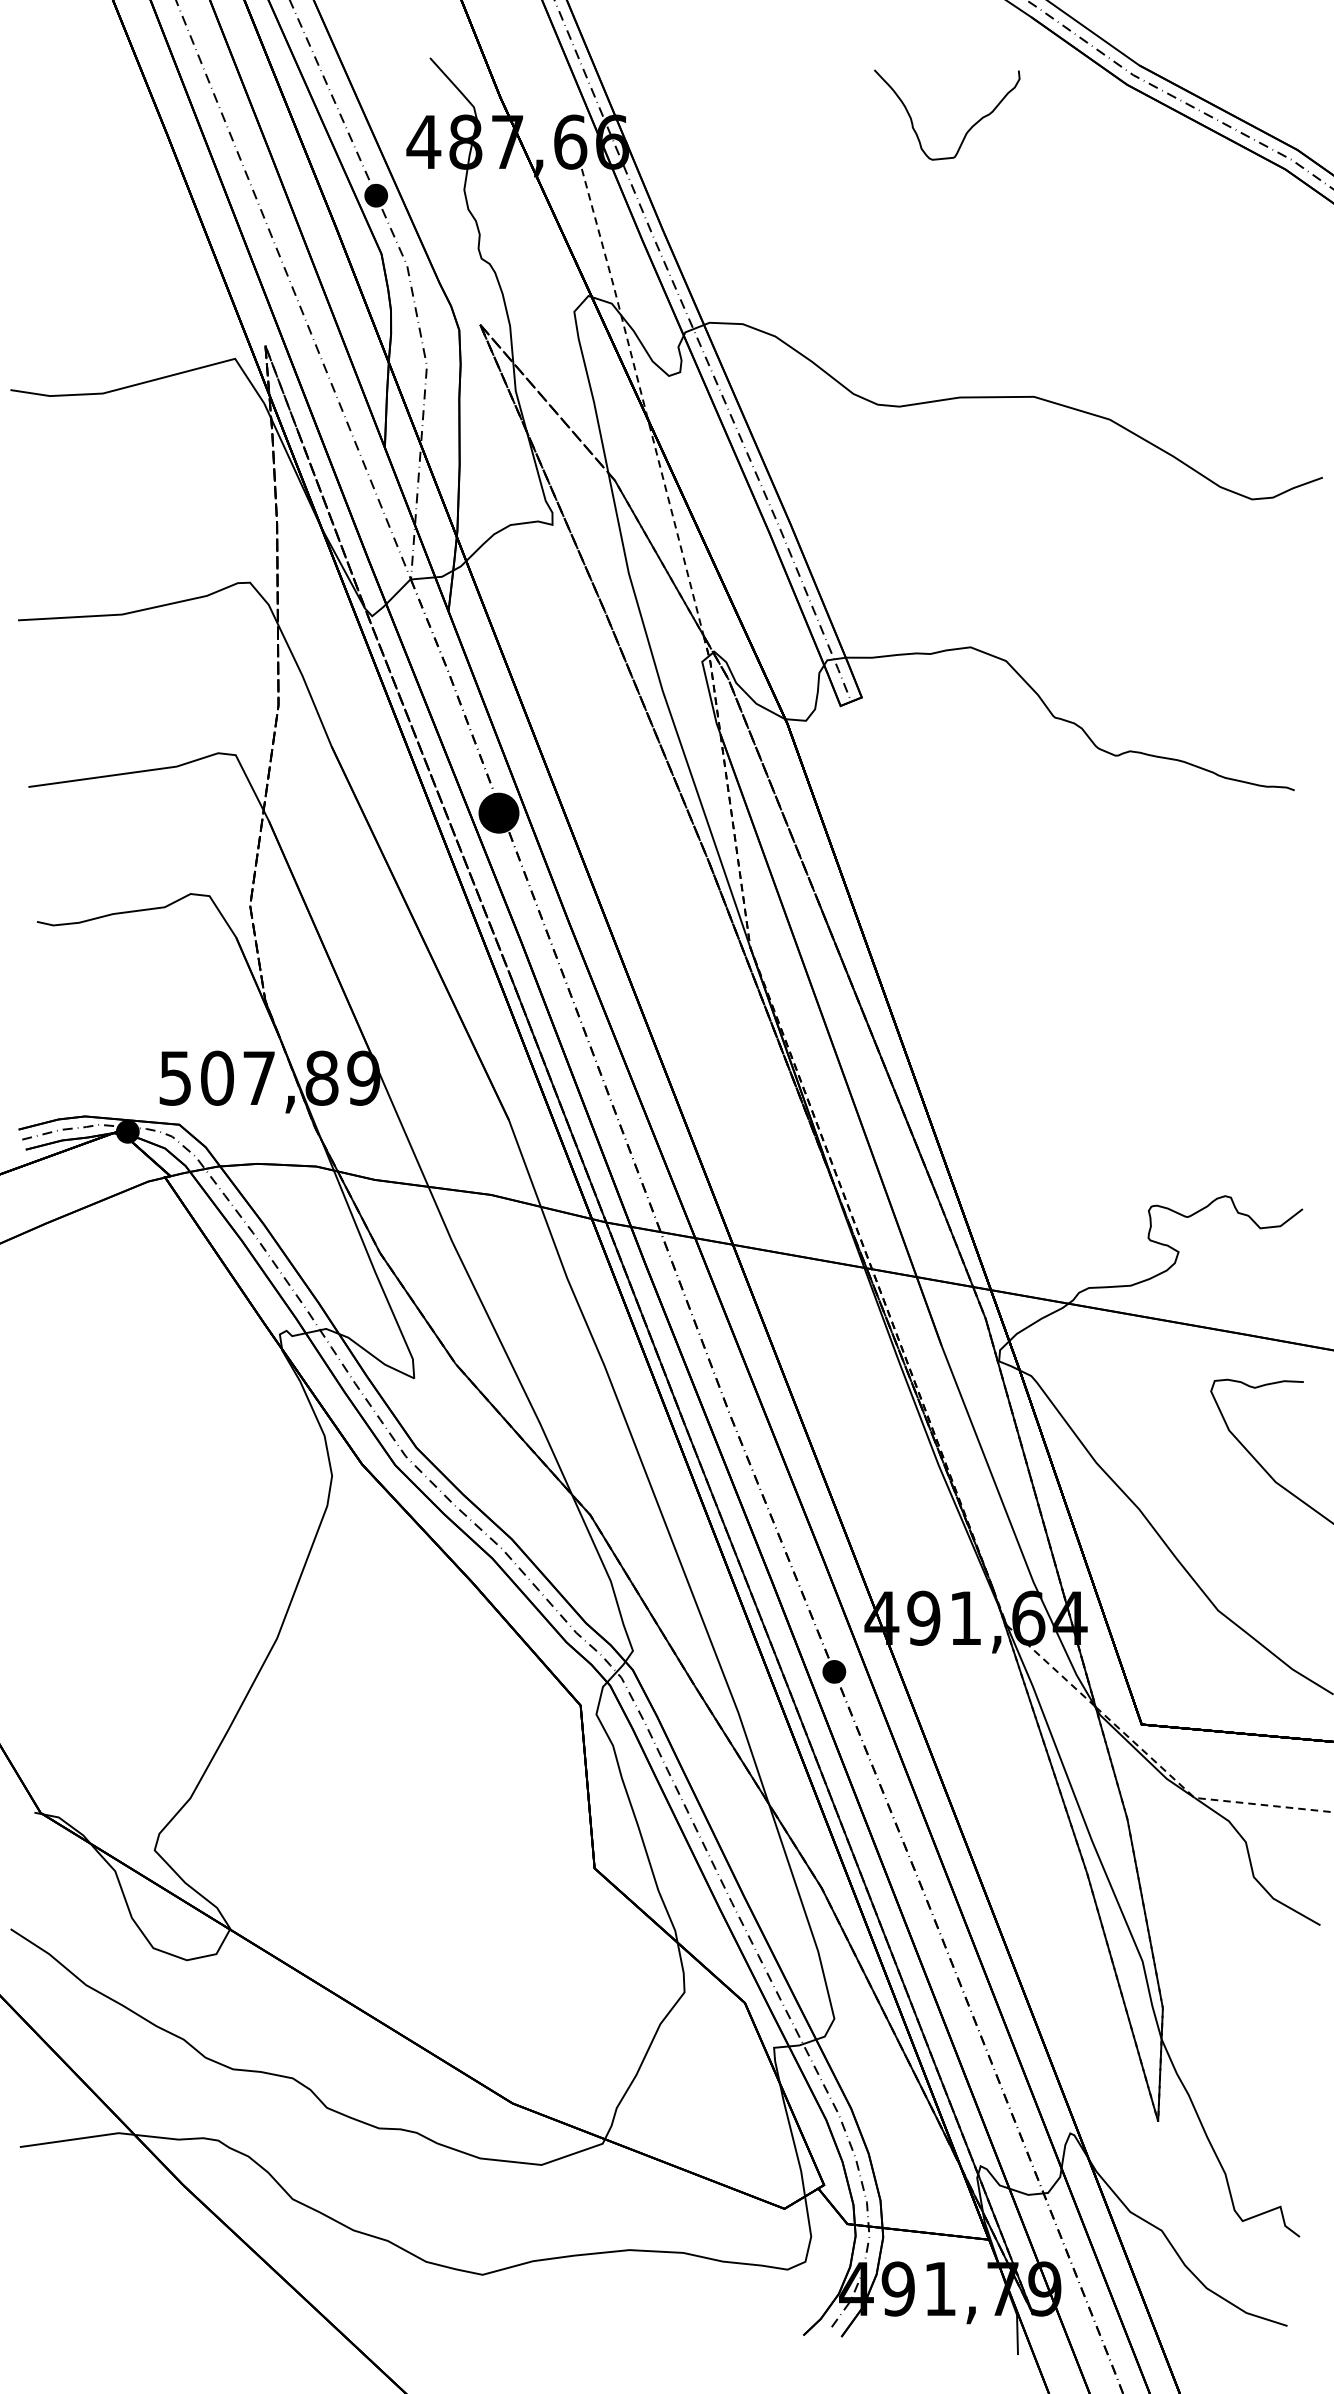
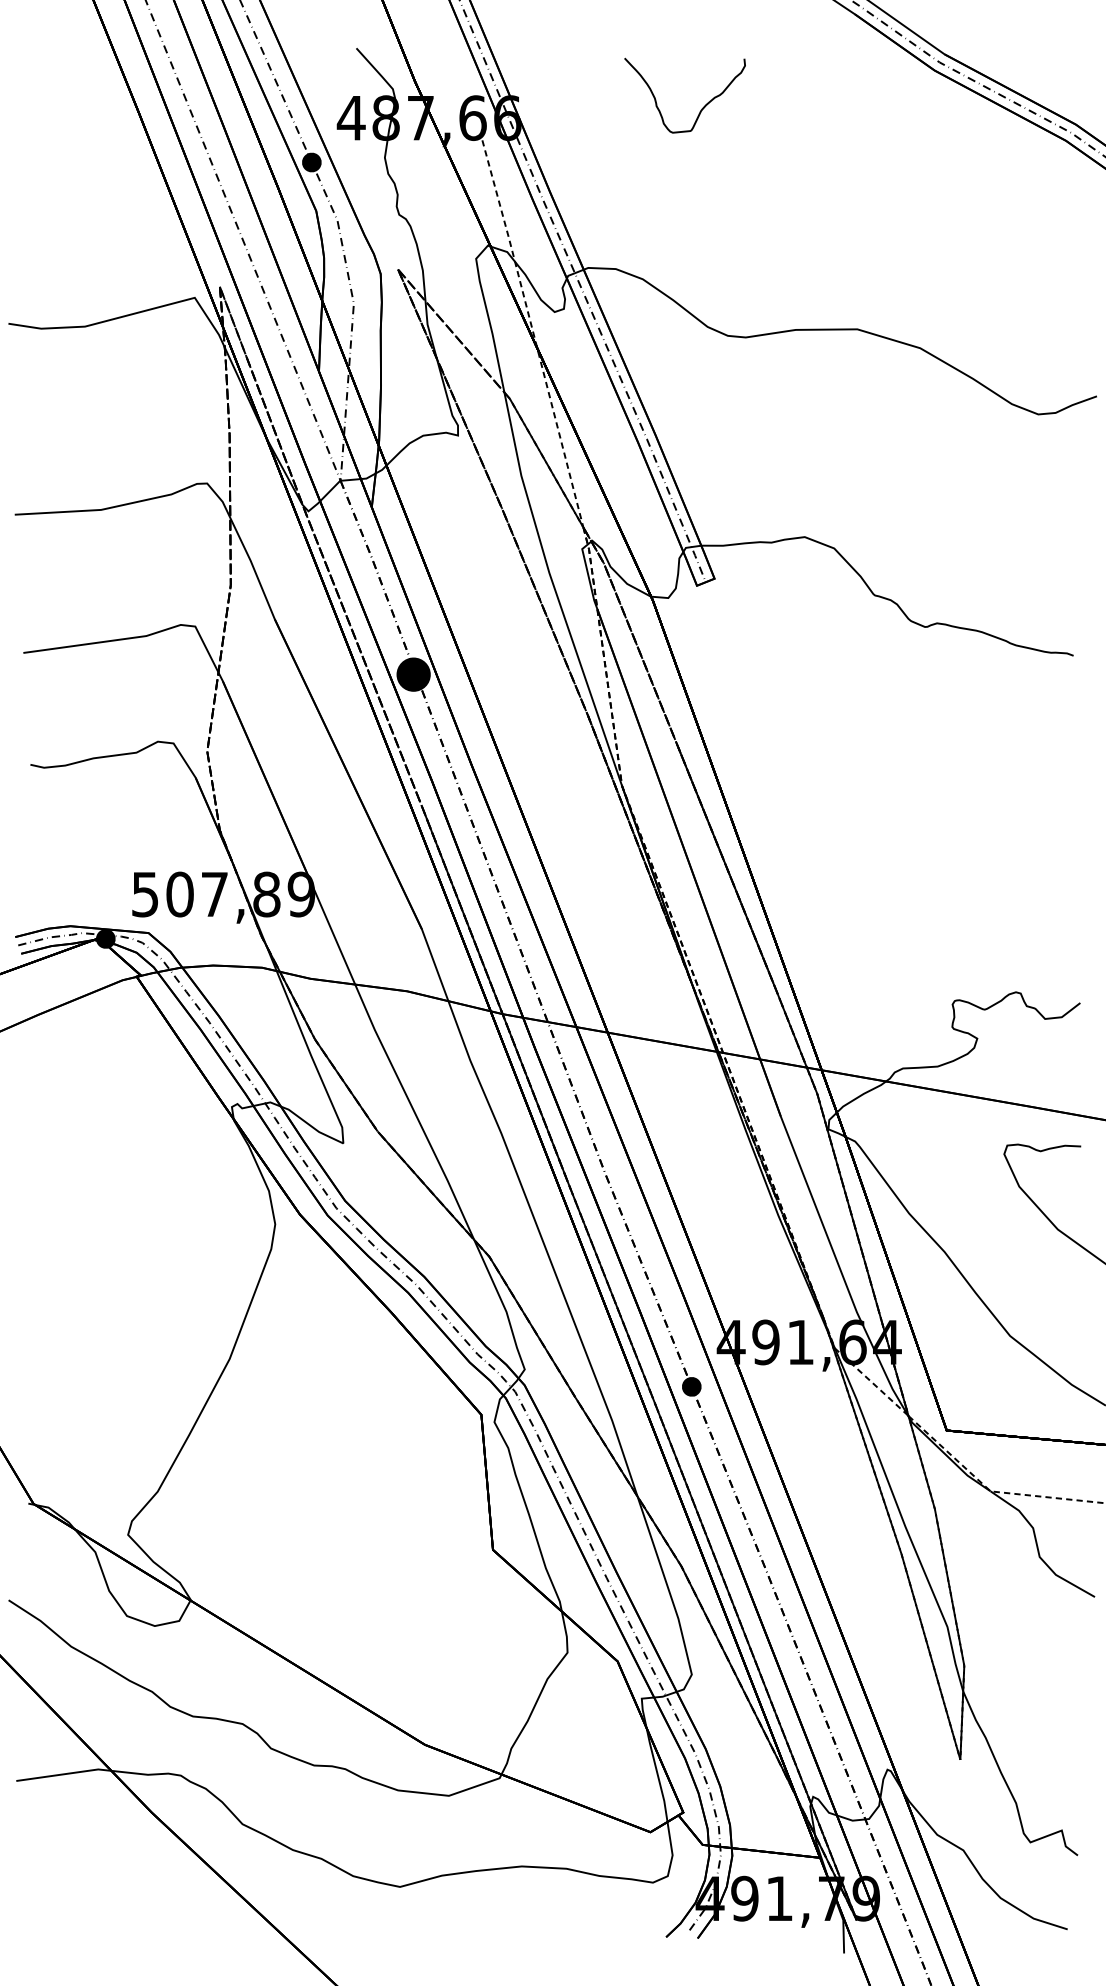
curve: (967, 130) -> (701, 108), moved

